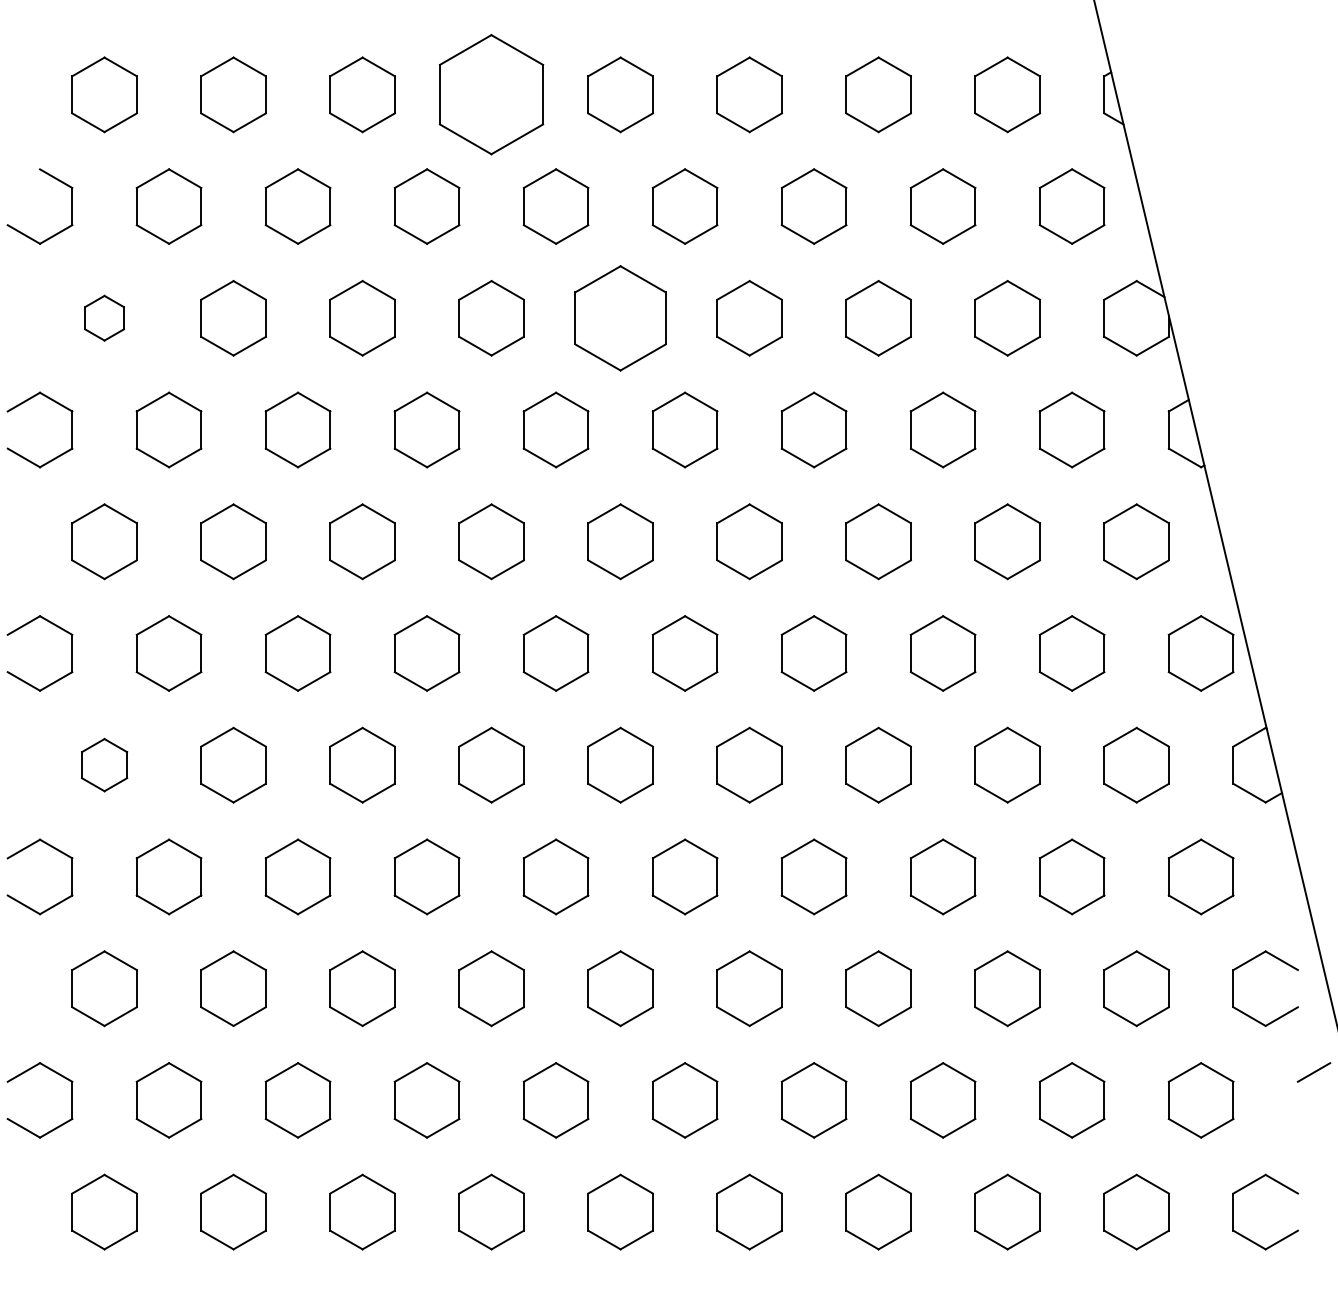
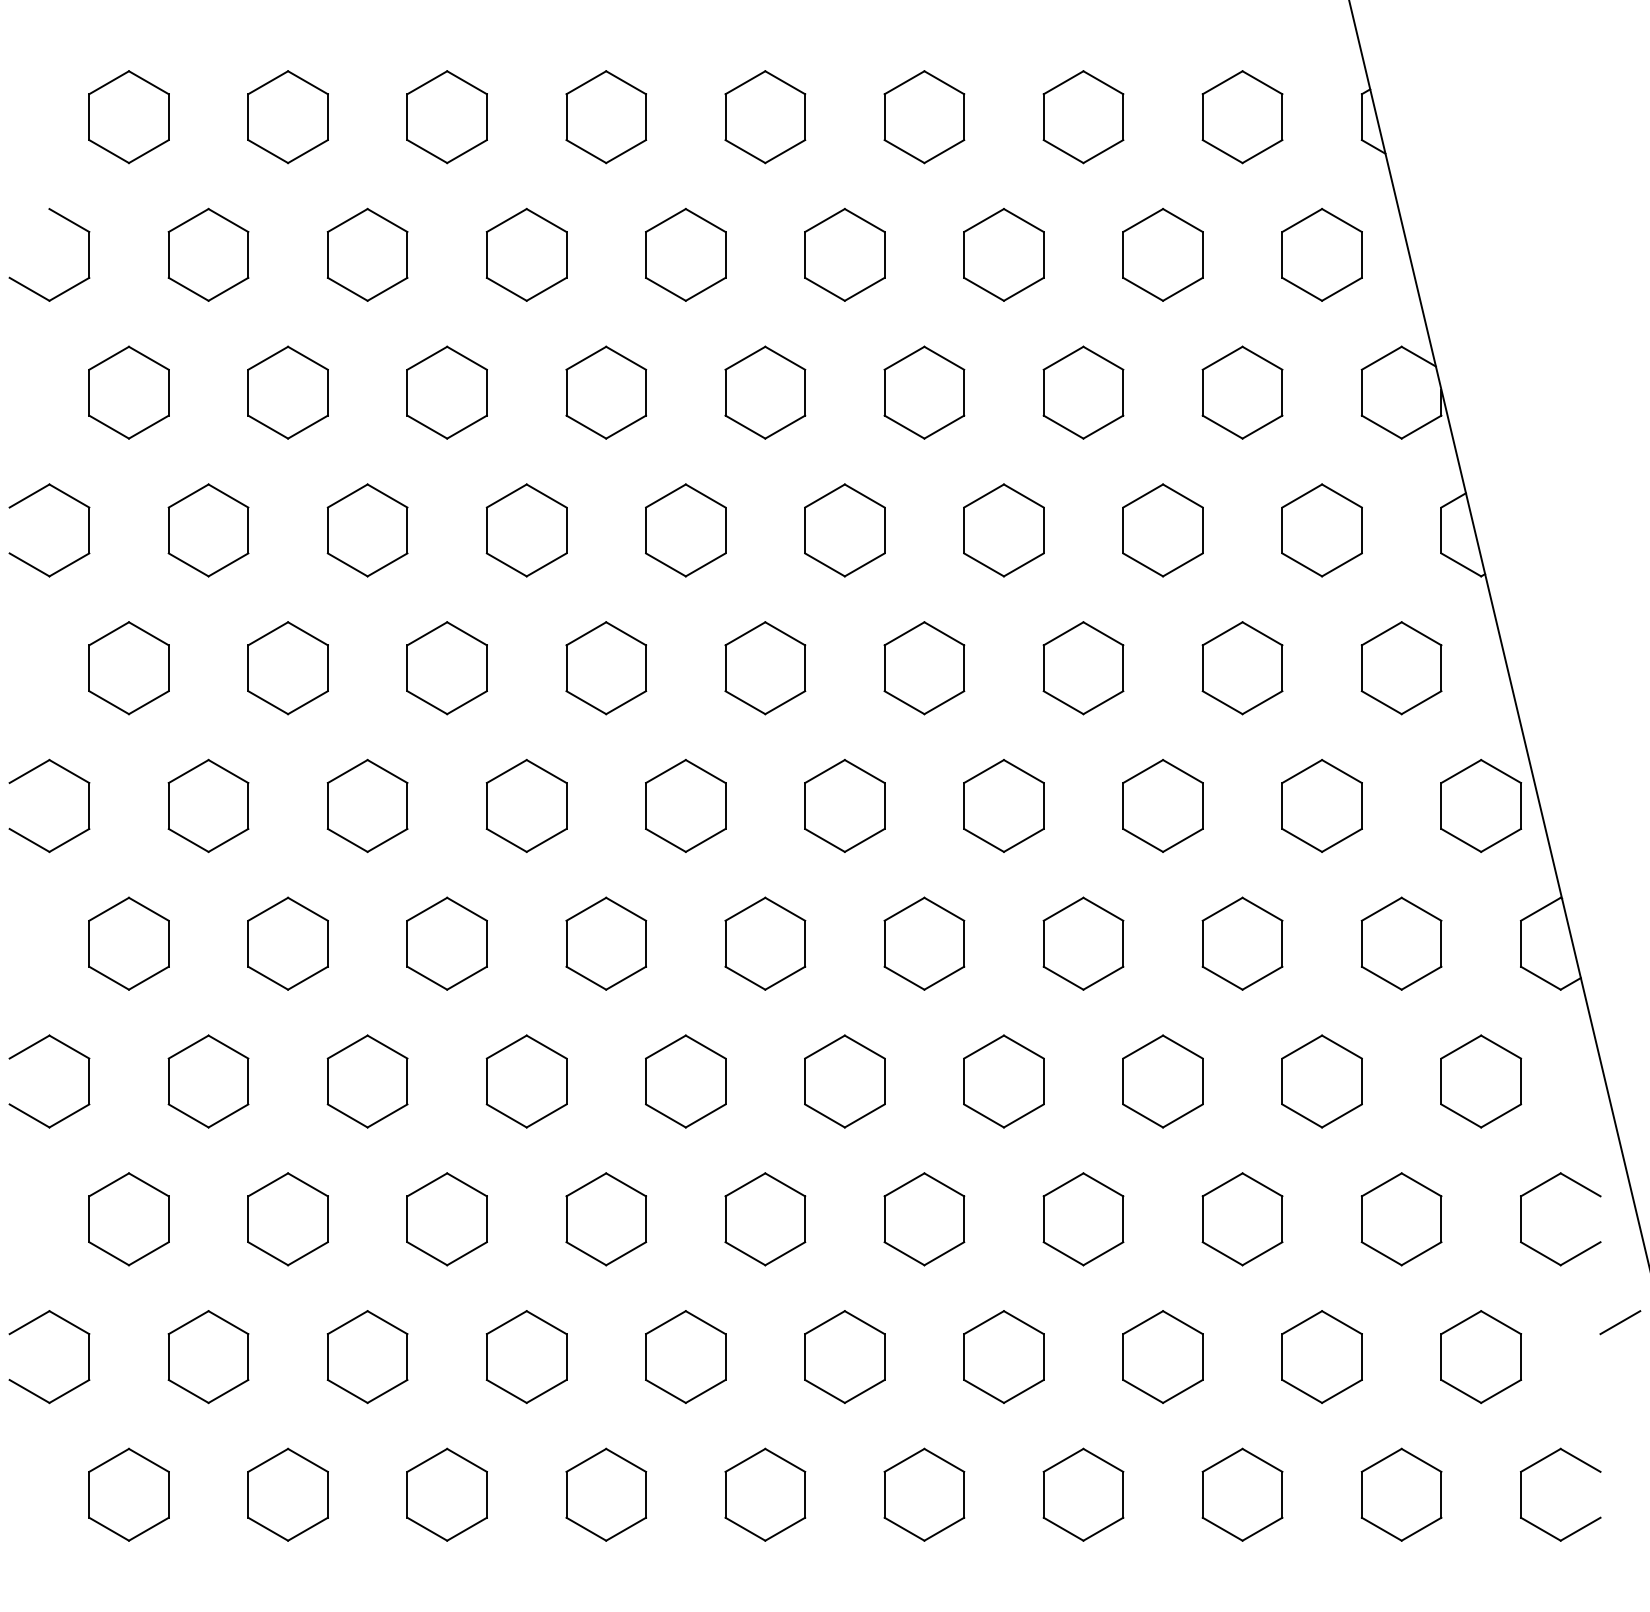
part: (491, 95) -> (606, 117), size x0.62
part: (104, 318) -> (128, 392), size x1.67
part: (620, 318) -> (765, 392), size x0.71
part: (104, 765) -> (128, 943), size x1.43

